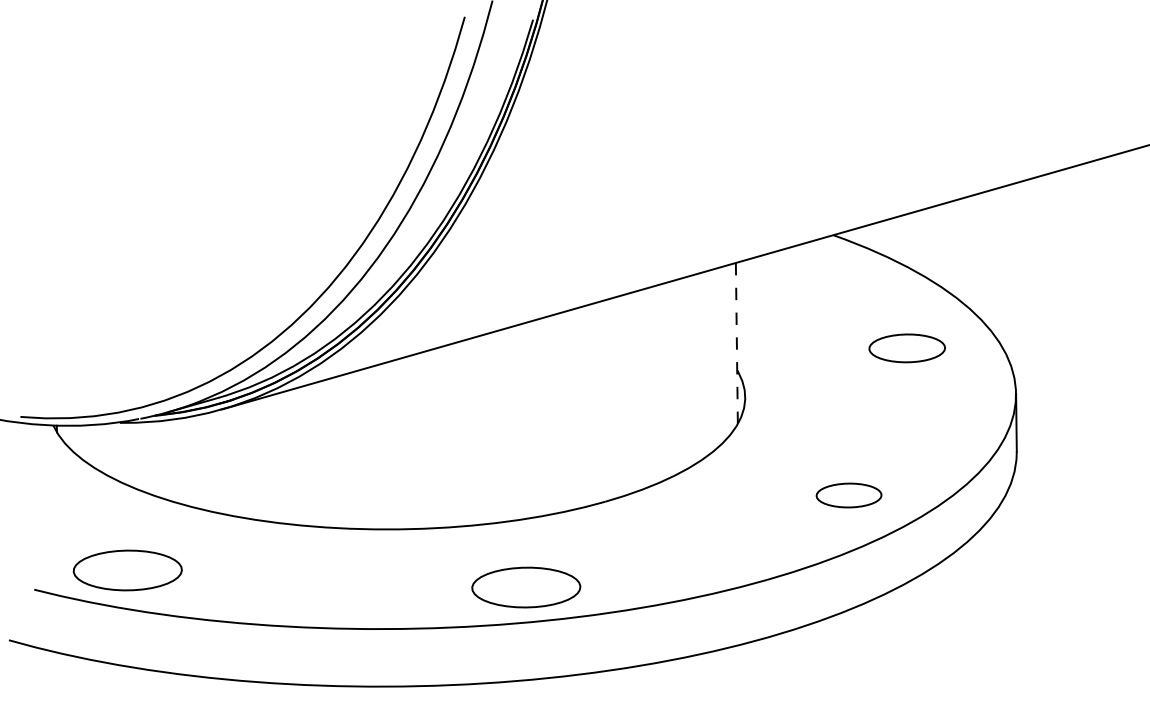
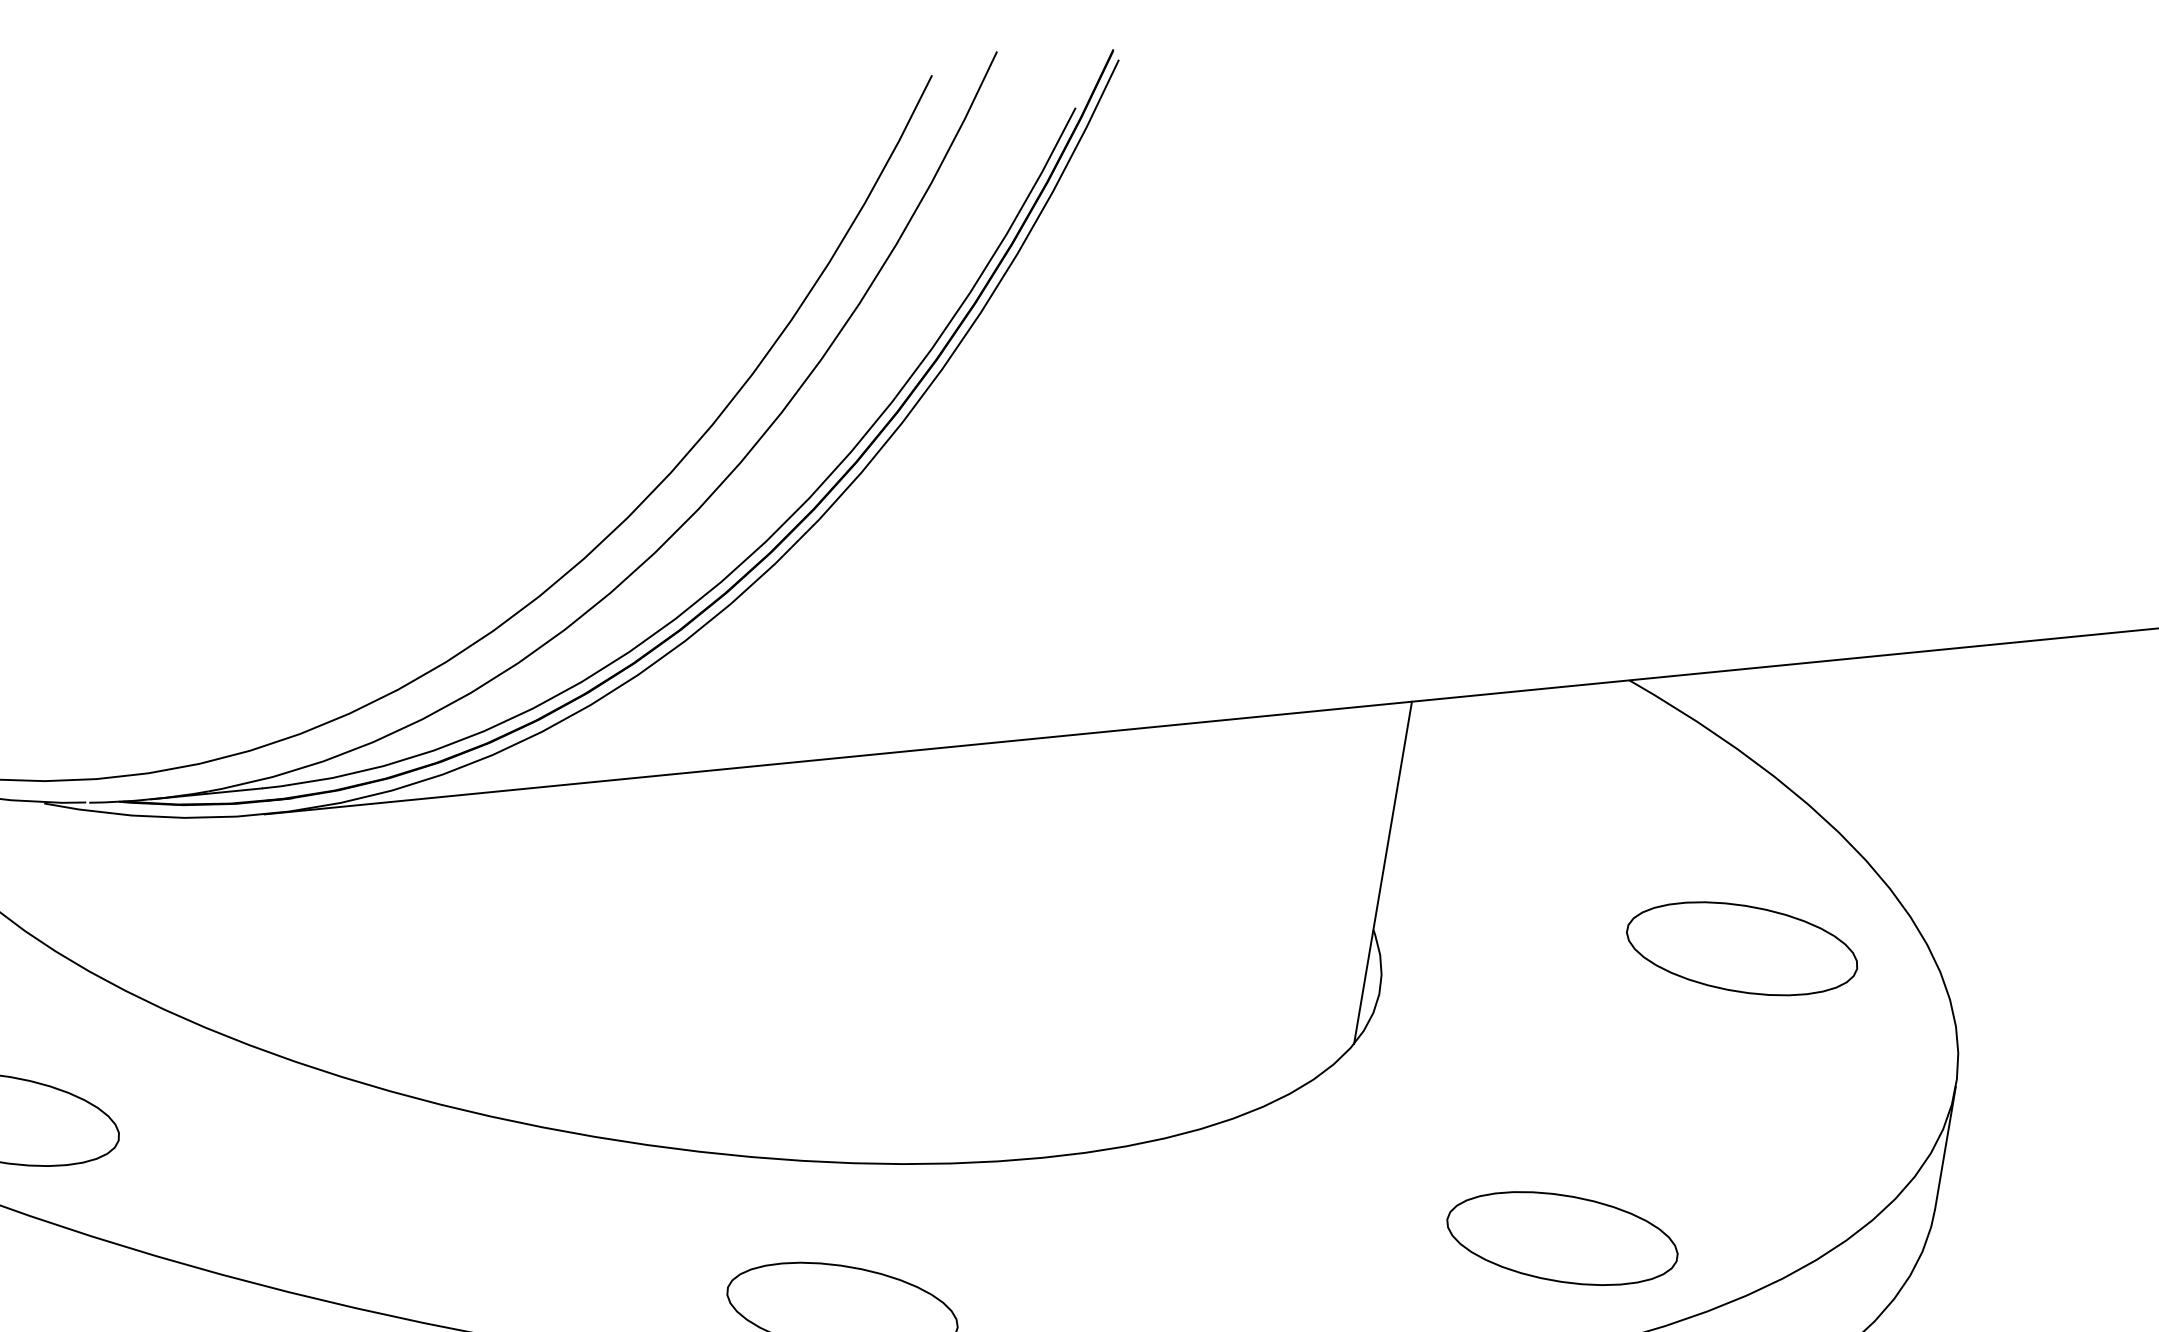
line: (736, 343) -> (1382, 872), dashed -> solid
part: (907, 348) -> (1742, 949), size x1.43
part: (848, 495) -> (1561, 1238), size x1.67

